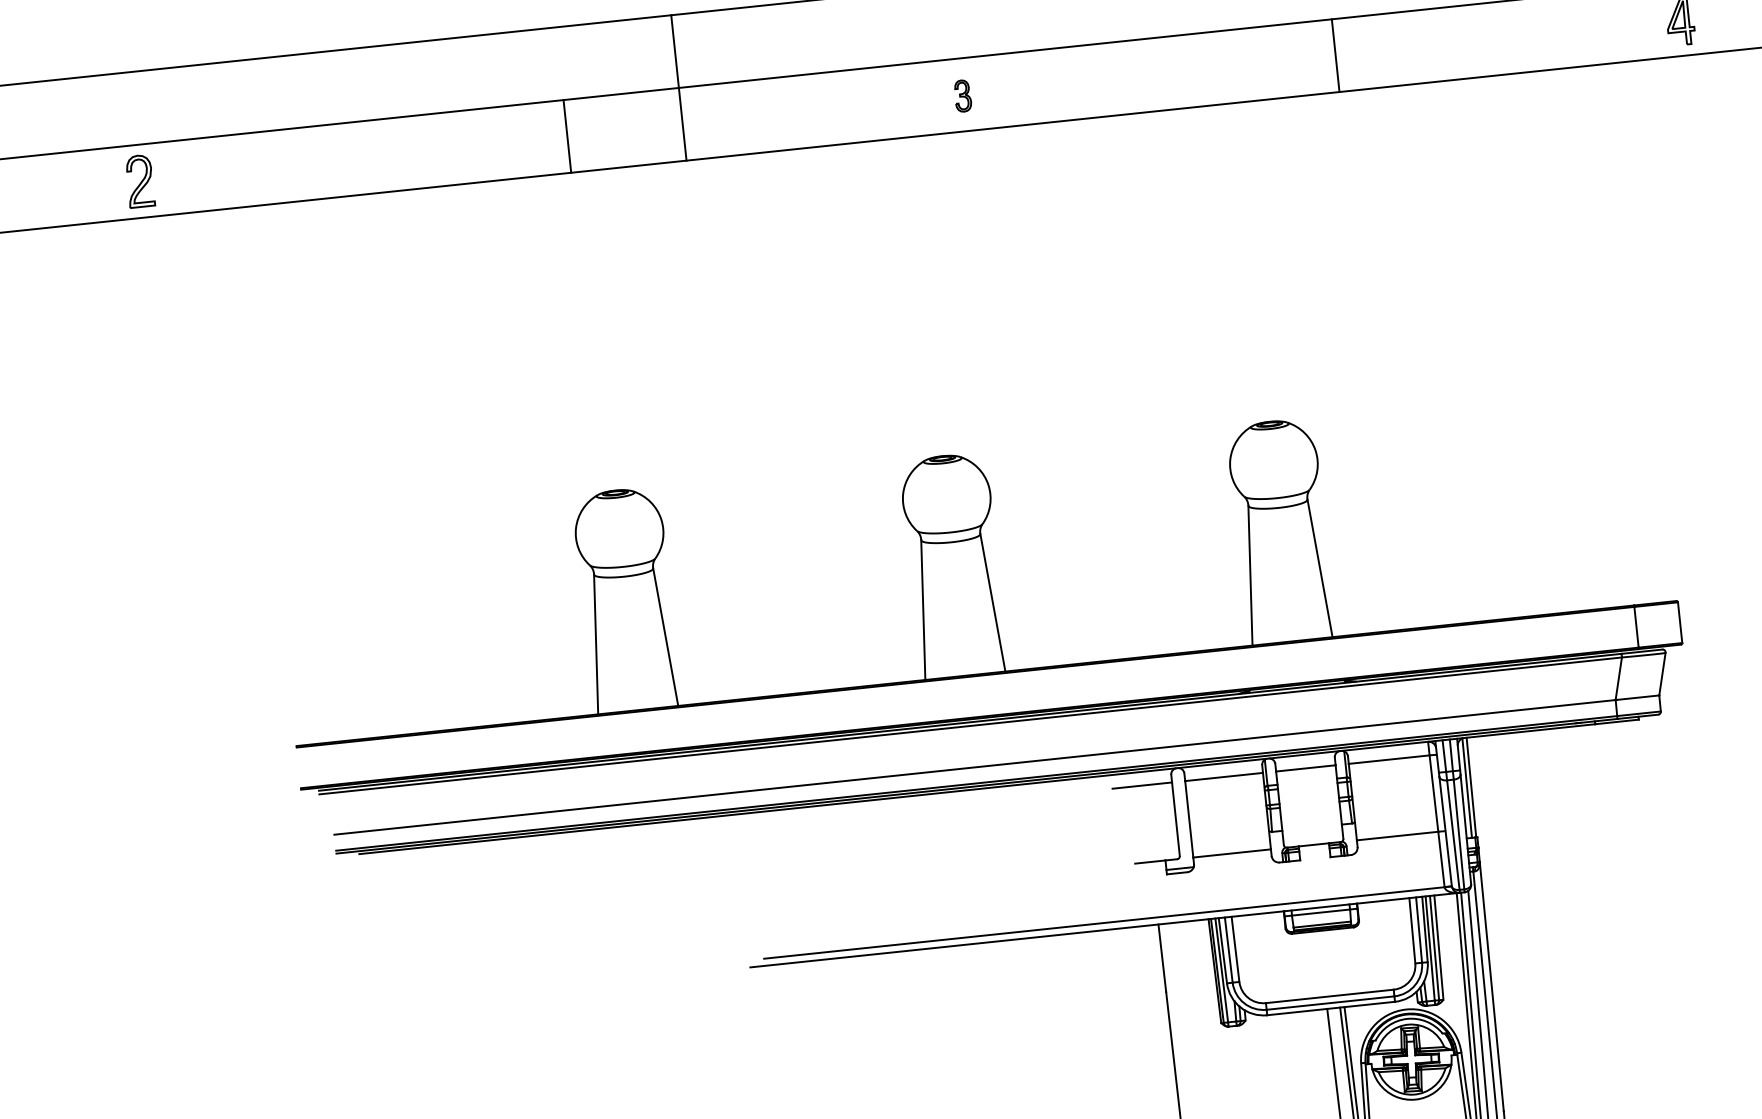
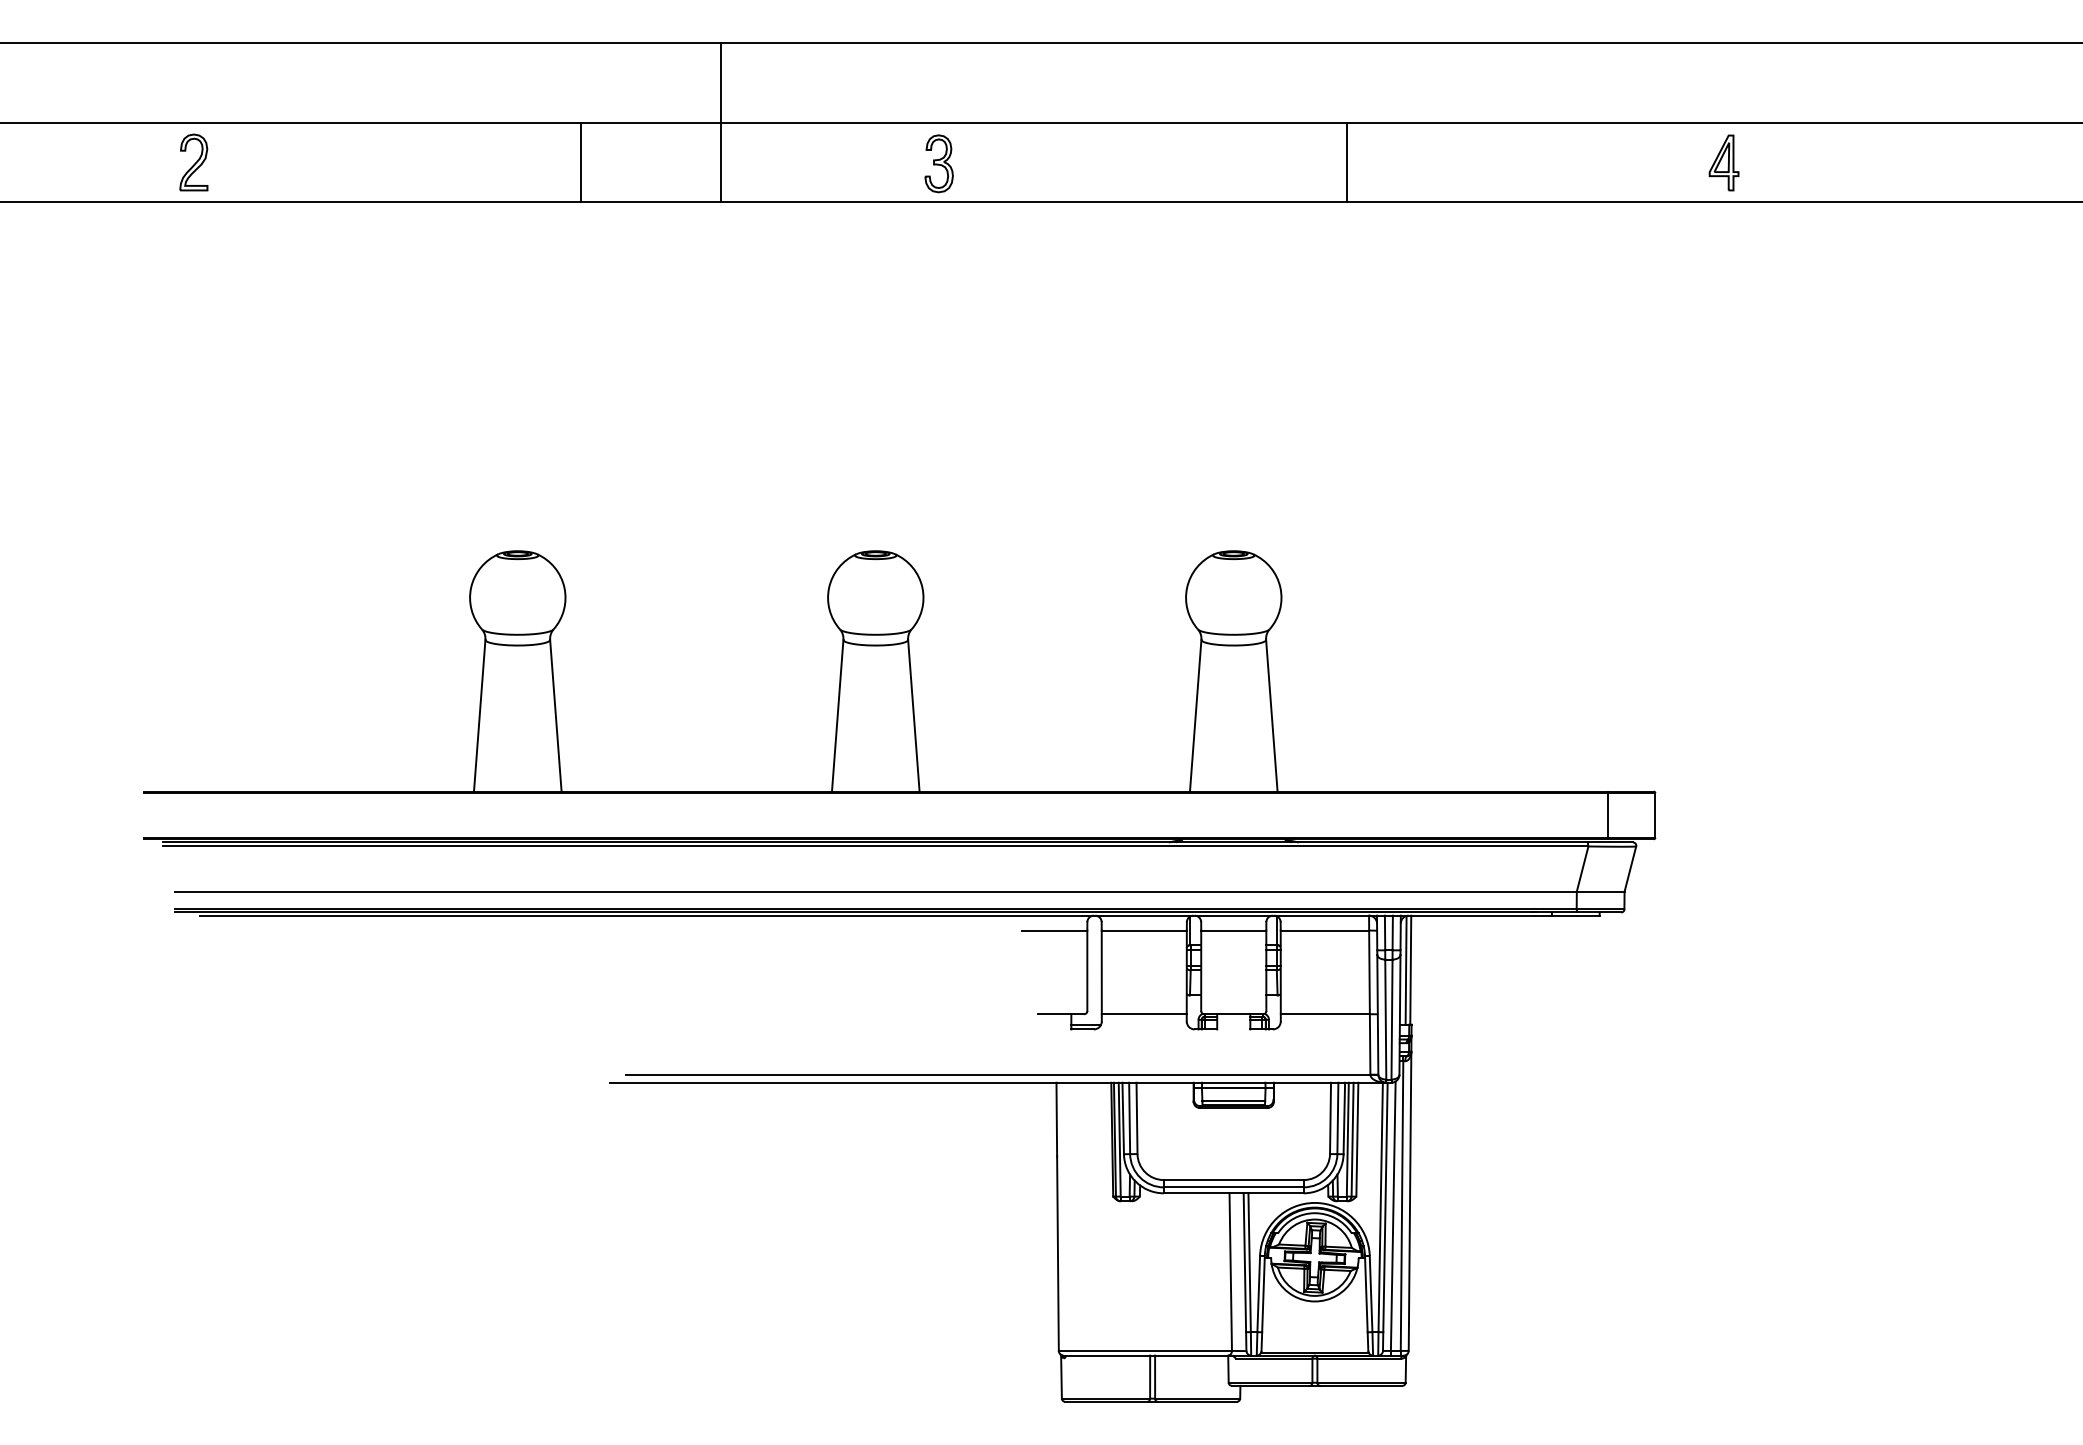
line: (678, 87) -> (720, 122), moved
part: (962, 95) -> (938, 163), size x1.67
line: (567, 136) -> (581, 162), moved
part: (139, 181) -> (193, 162), moved

